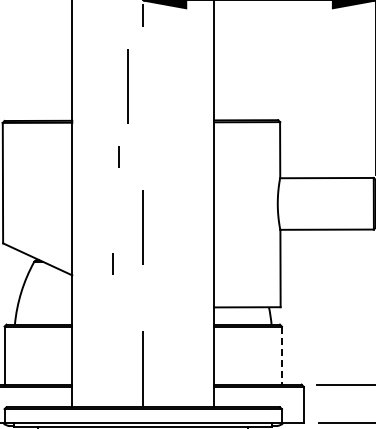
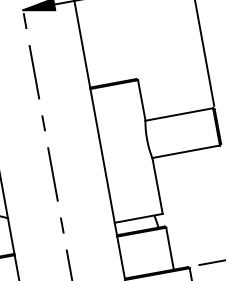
line: (127, 86) -> (33, 72), moved
line: (118, 156) -> (43, 123), moved
line: (112, 263) -> (61, 225), moved
line: (281, 356) -> (169, 249), dashed -> solid

